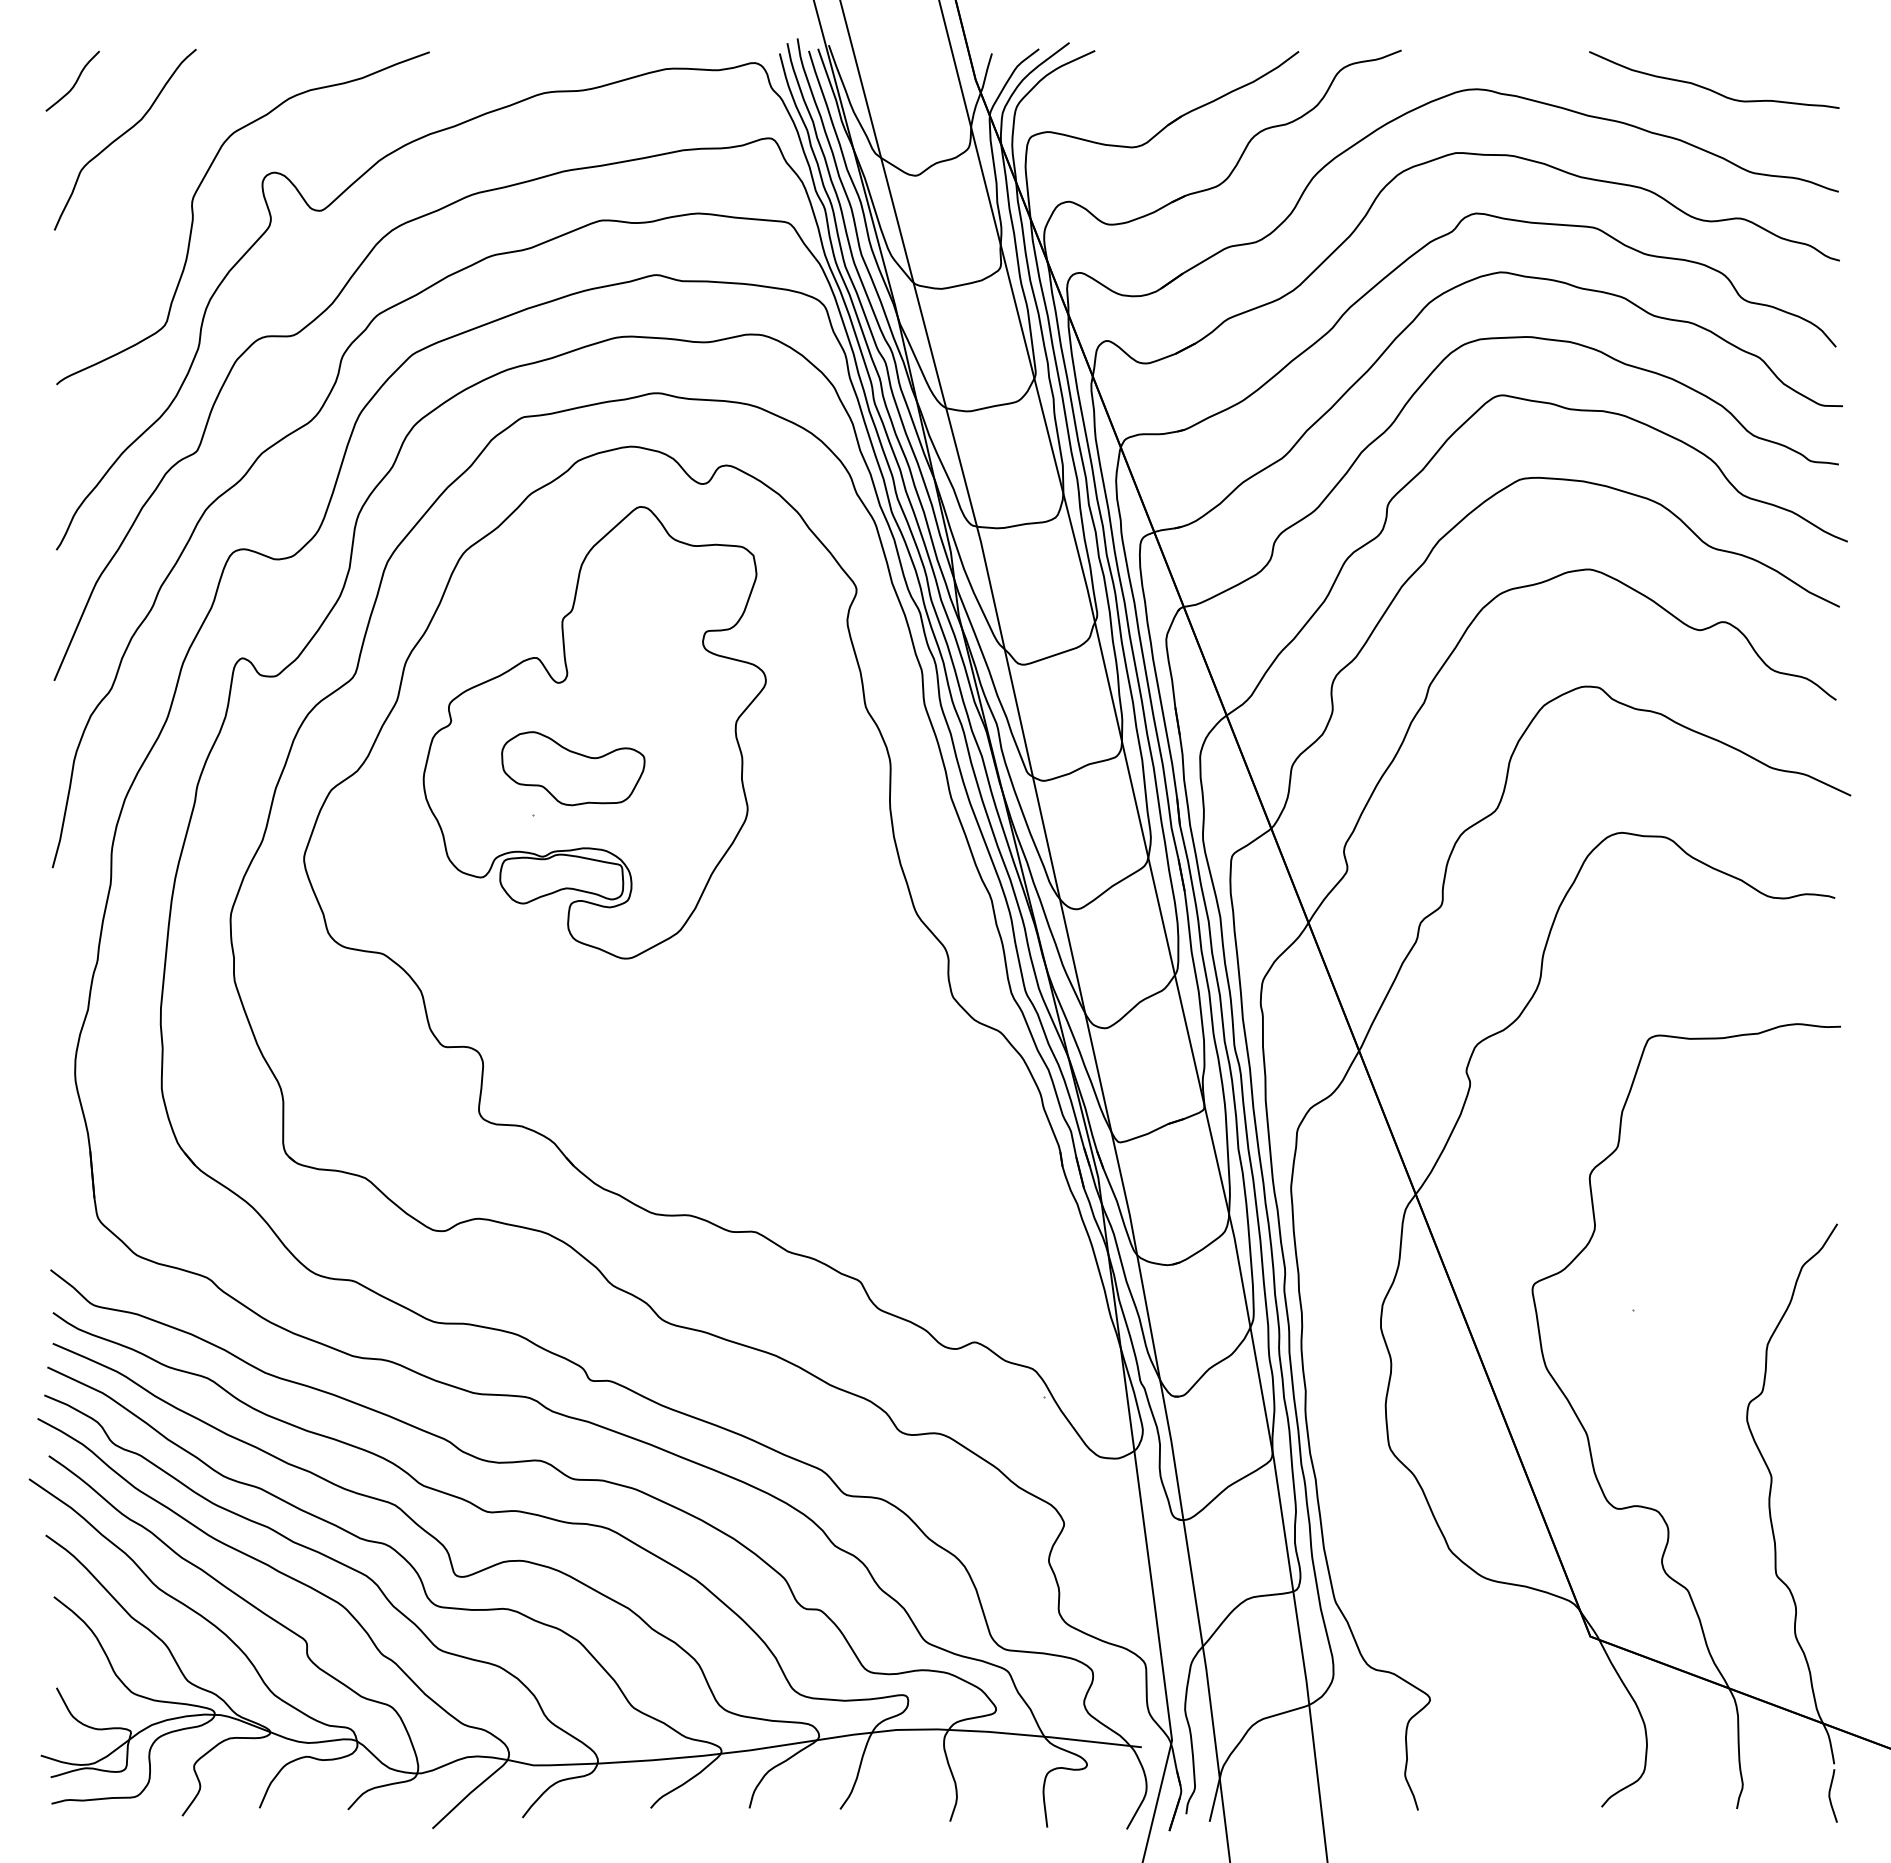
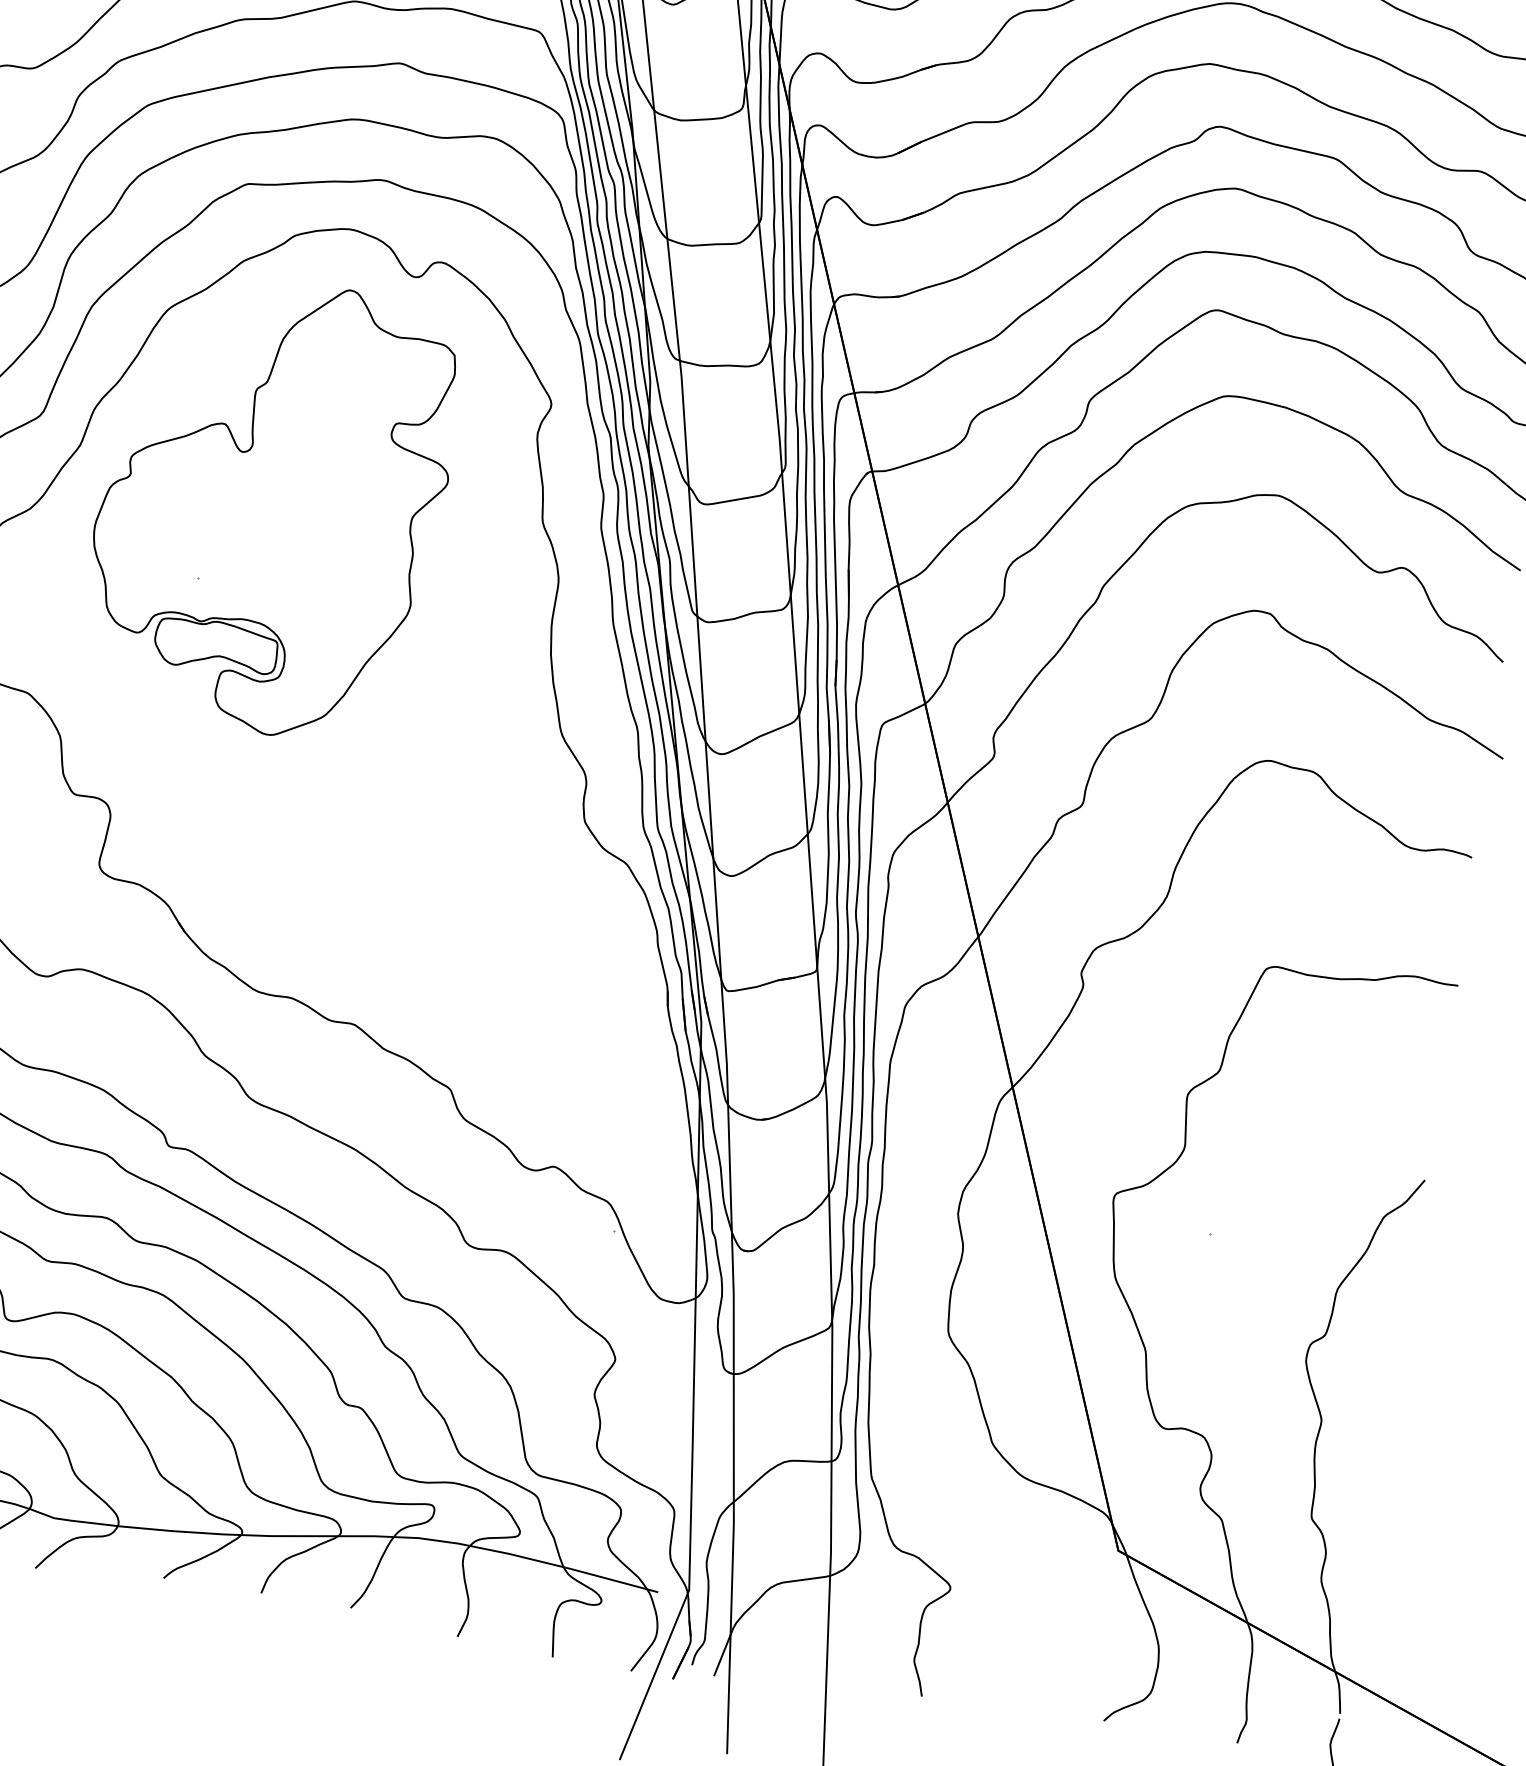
part: (573, 768) -> (244, 538), removed

